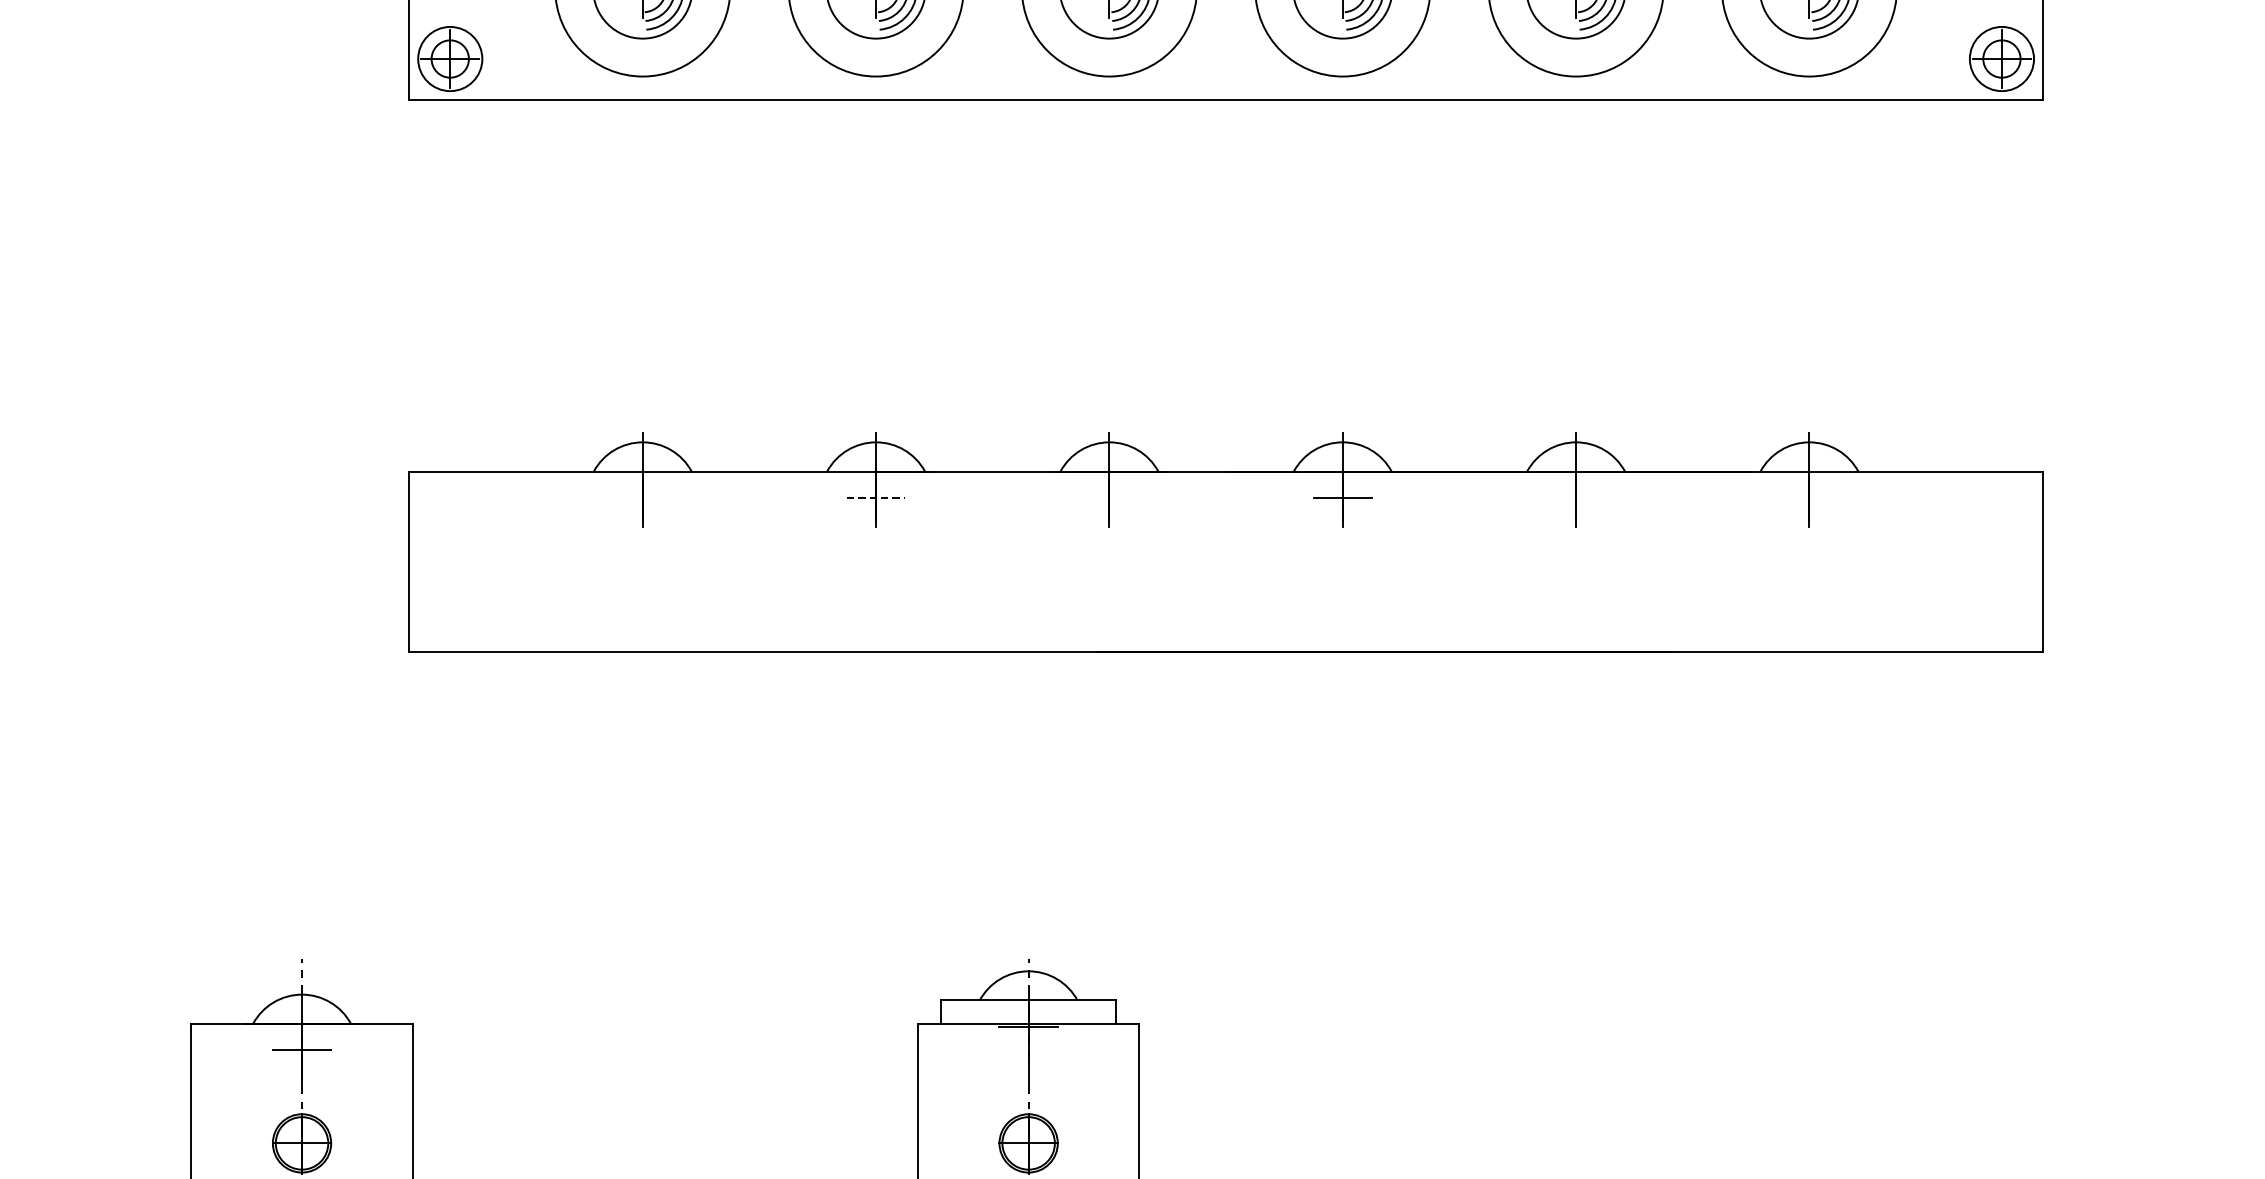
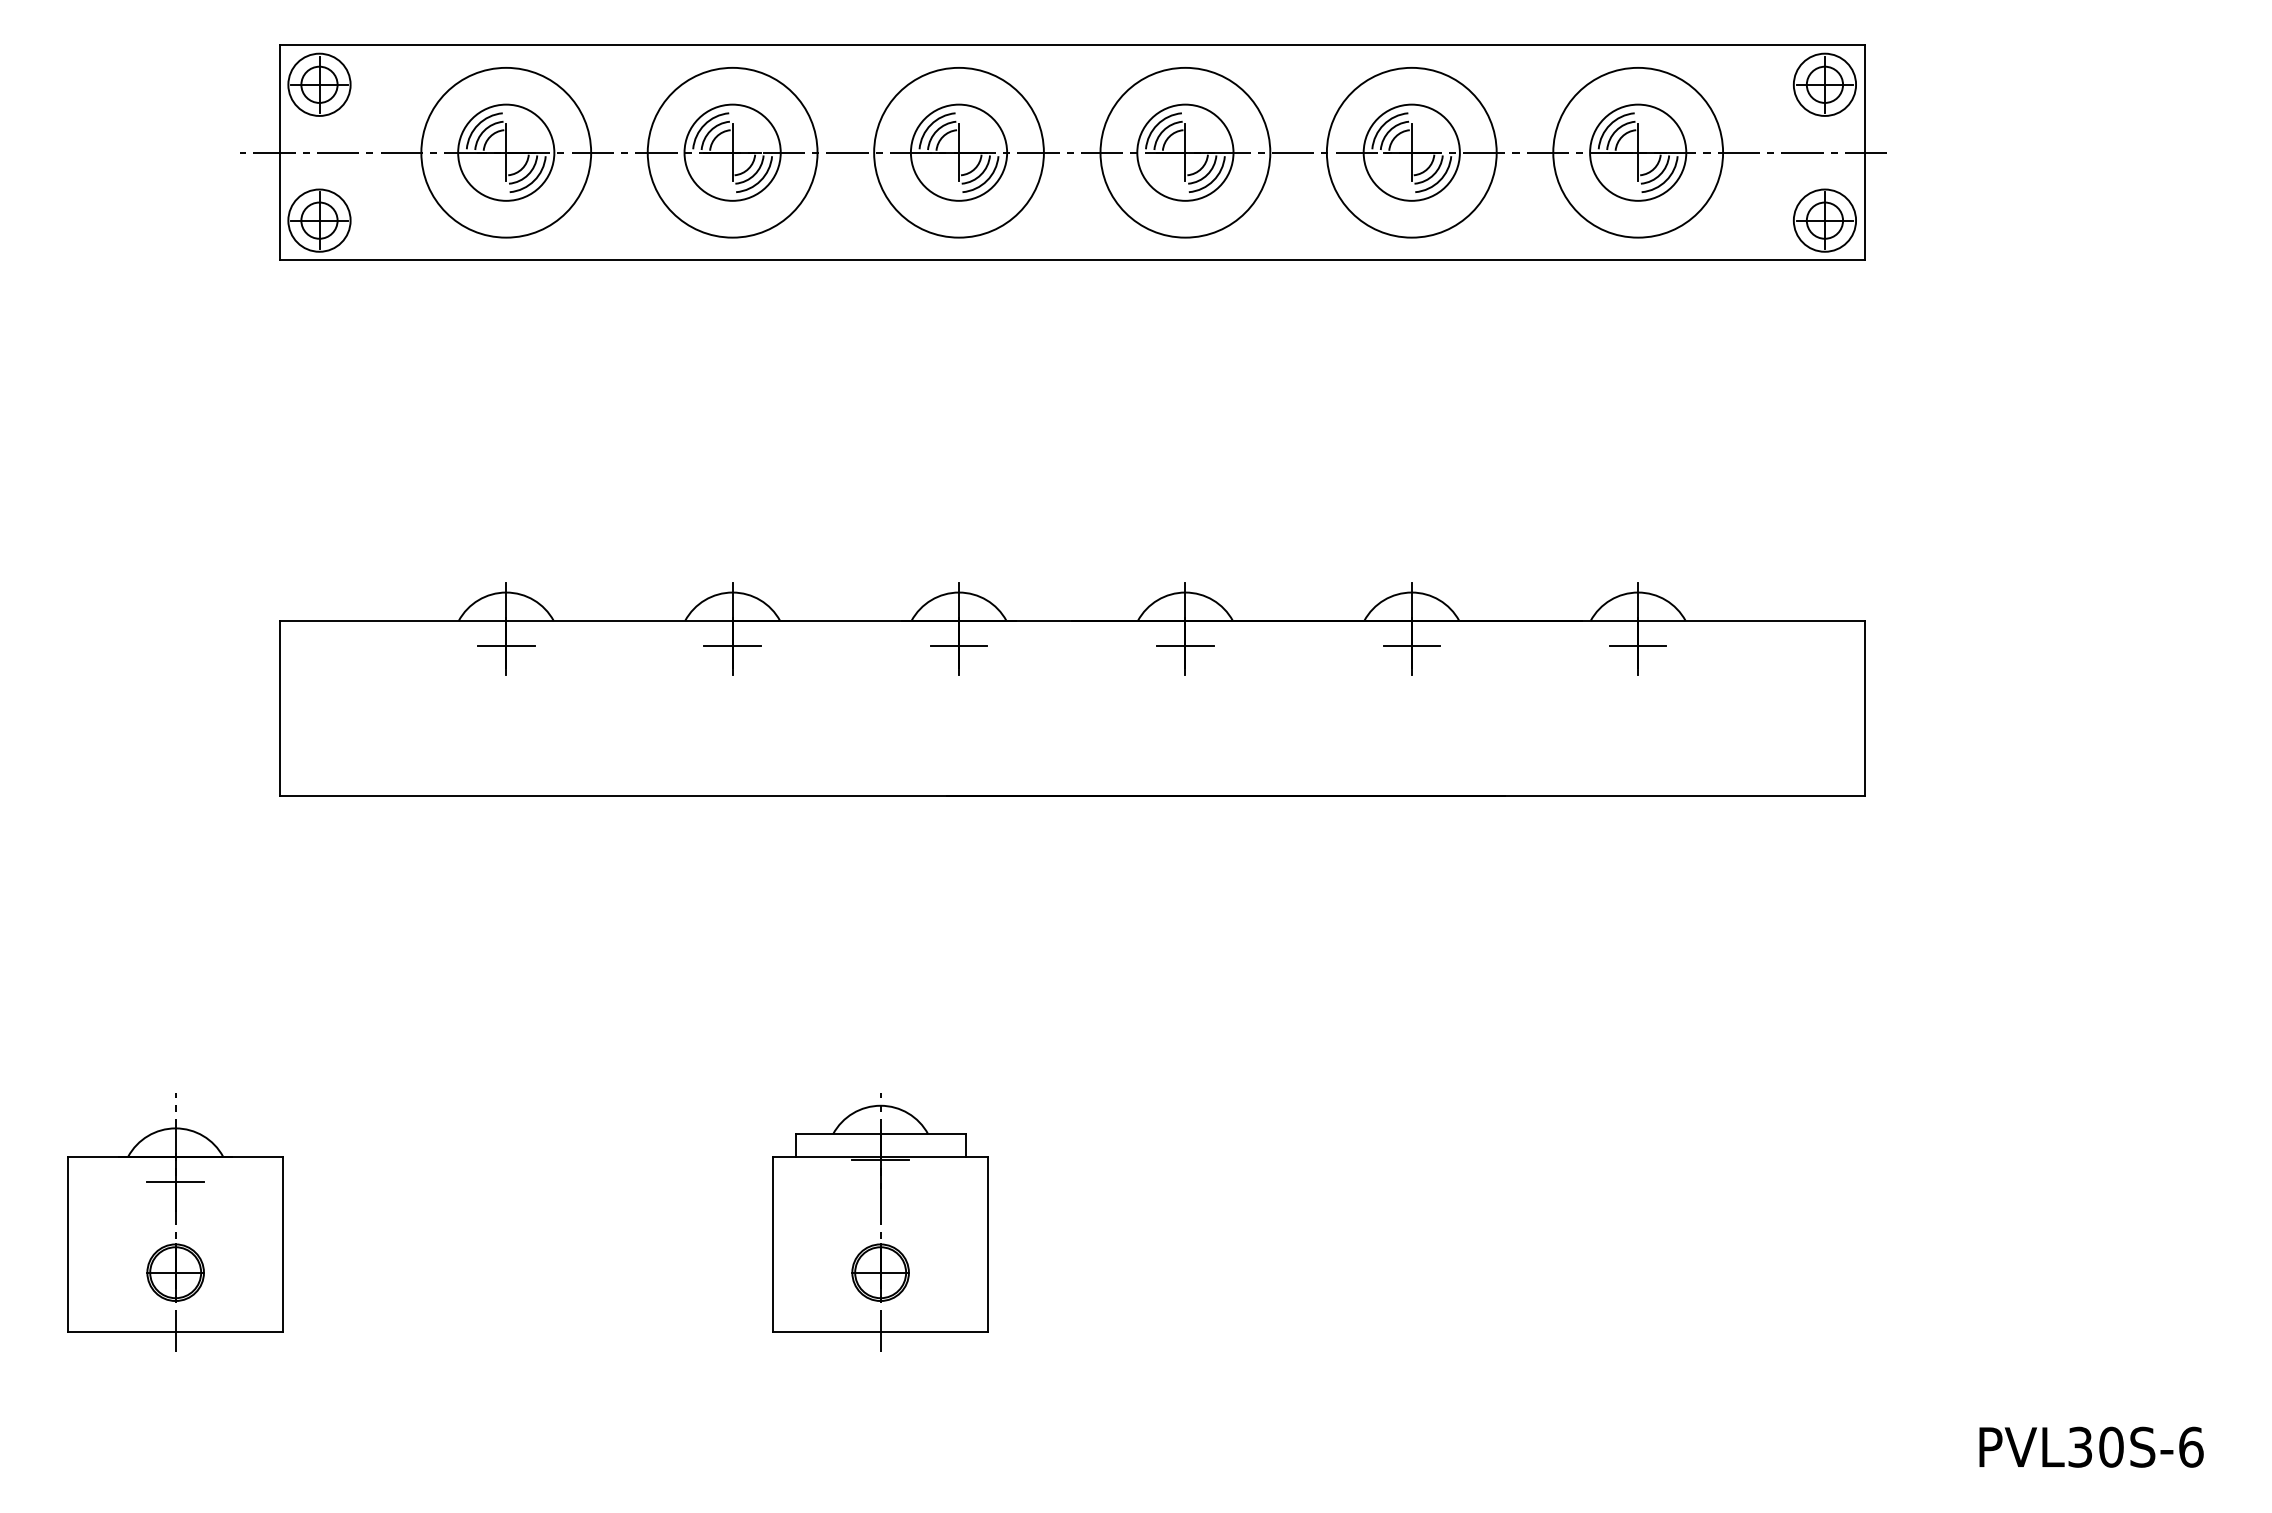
line: (641, 497) -> (505, 646), added
line: (876, 497) -> (733, 646), dashed -> solid
line: (1108, 497) -> (958, 646), added
line: (1575, 497) -> (1411, 646), added
line: (1808, 497) -> (1637, 646), added

